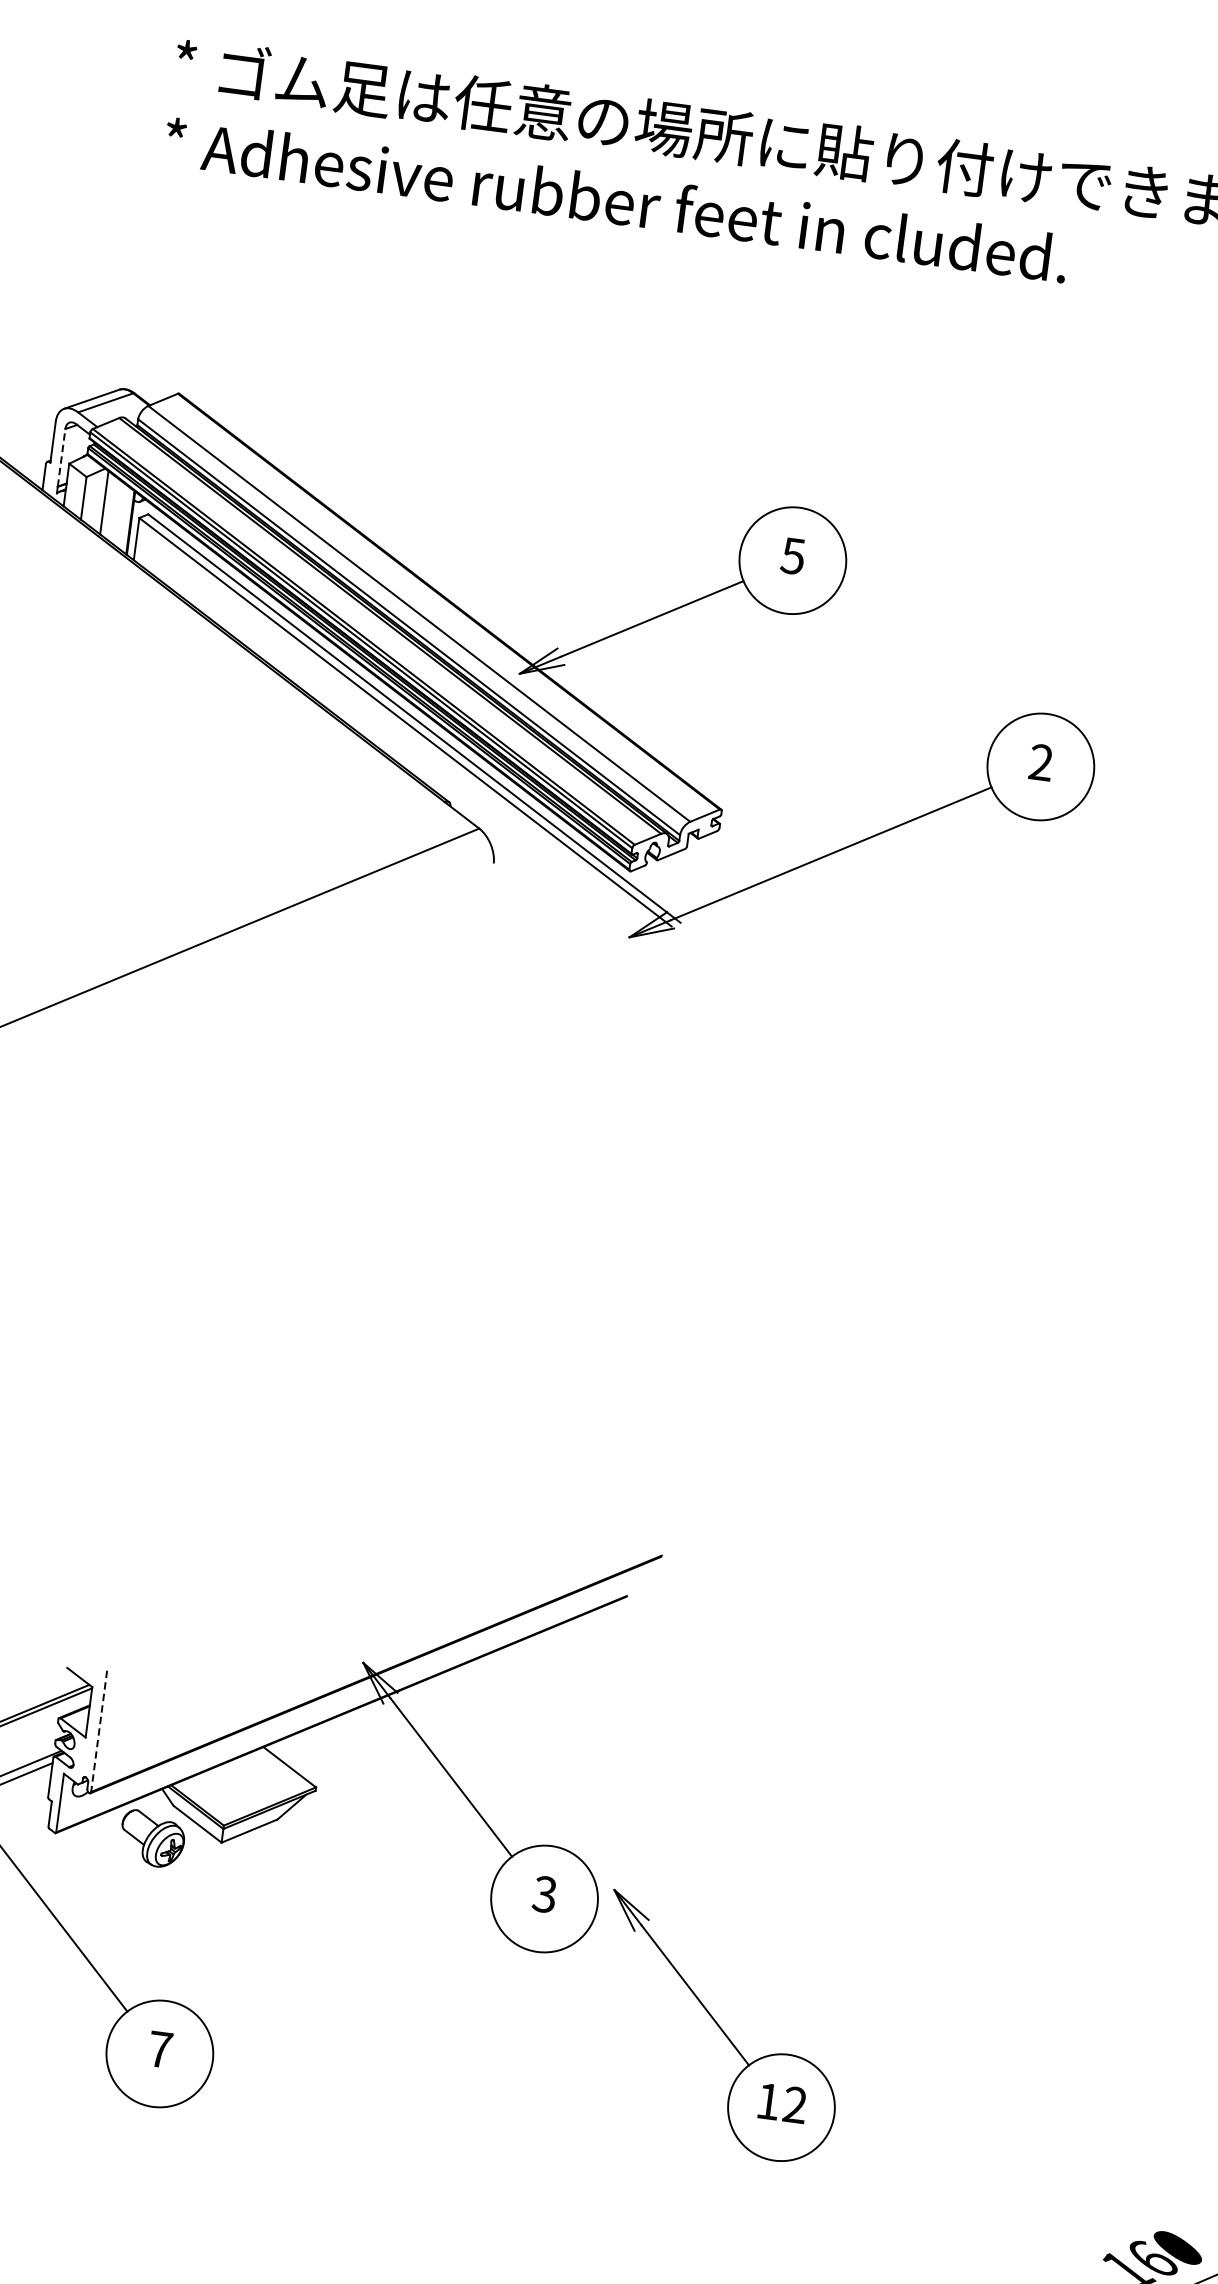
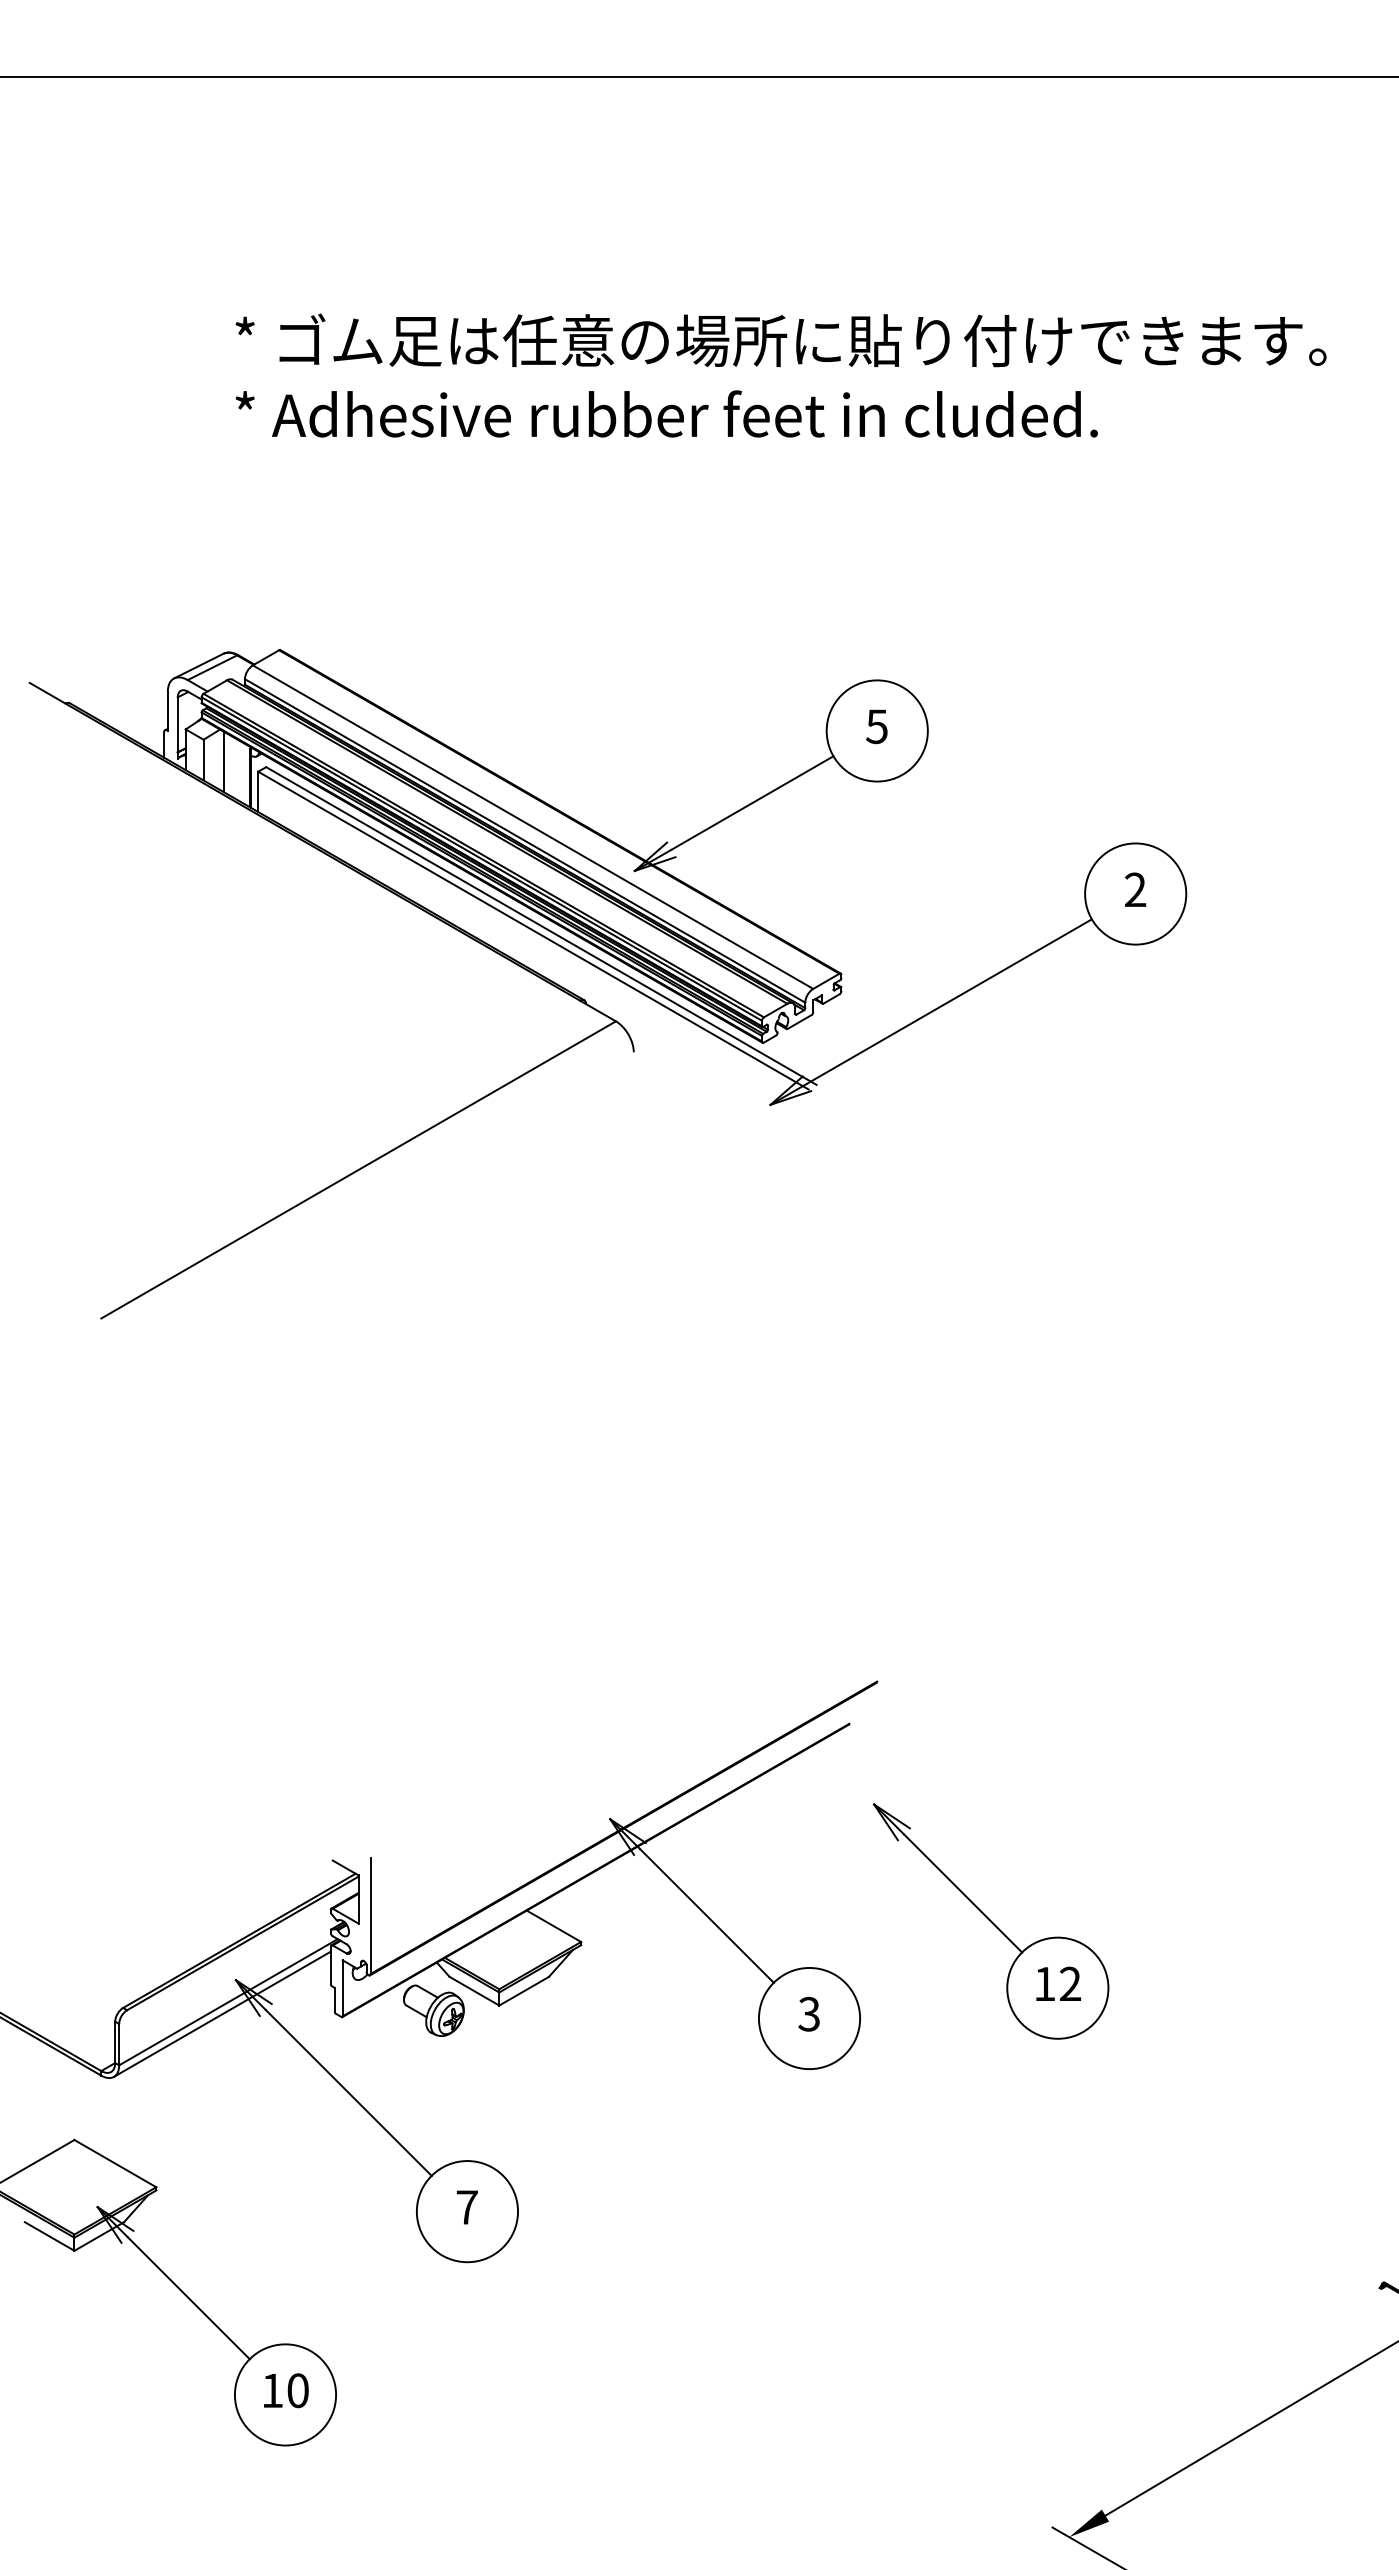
line: (61, 457) -> (177, 724), dashed -> solid
line: (99, 1731) -> (370, 1916), dashed -> solid
part: (721, 2028) -> (991, 1921), moved

